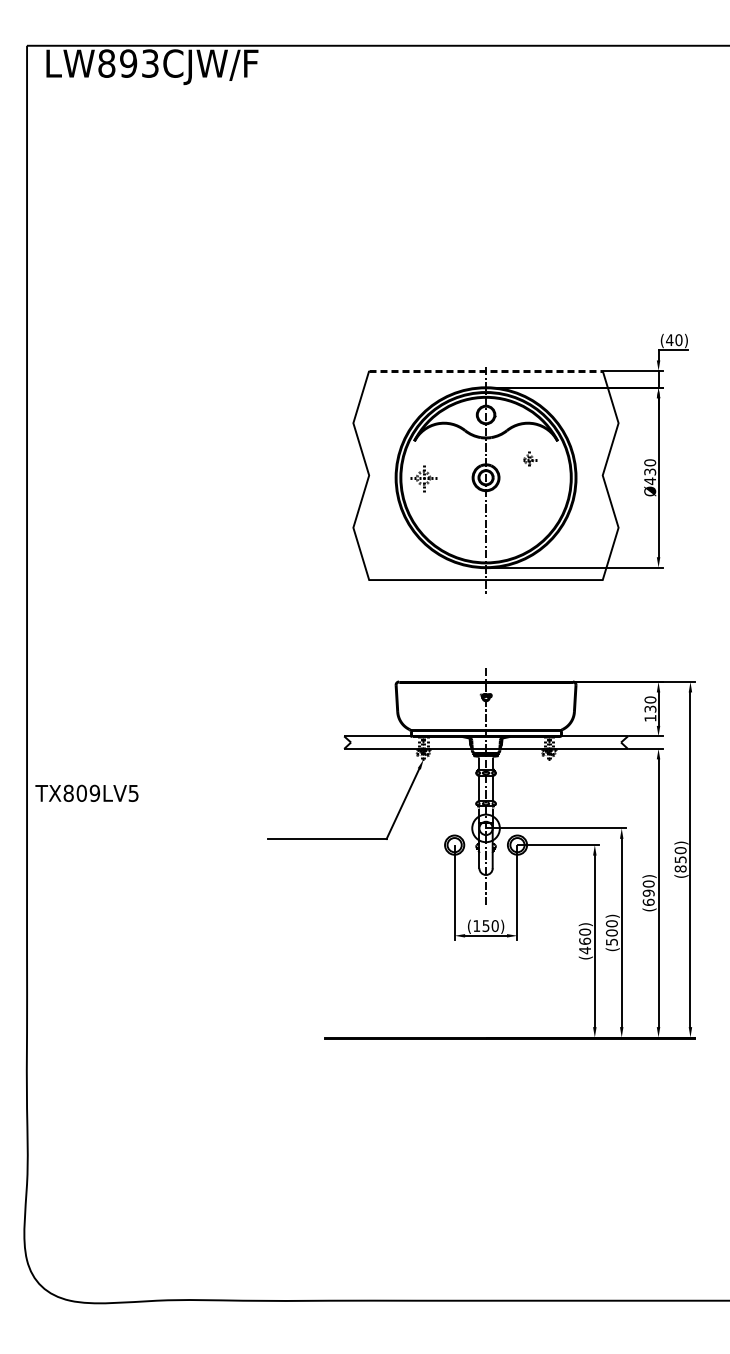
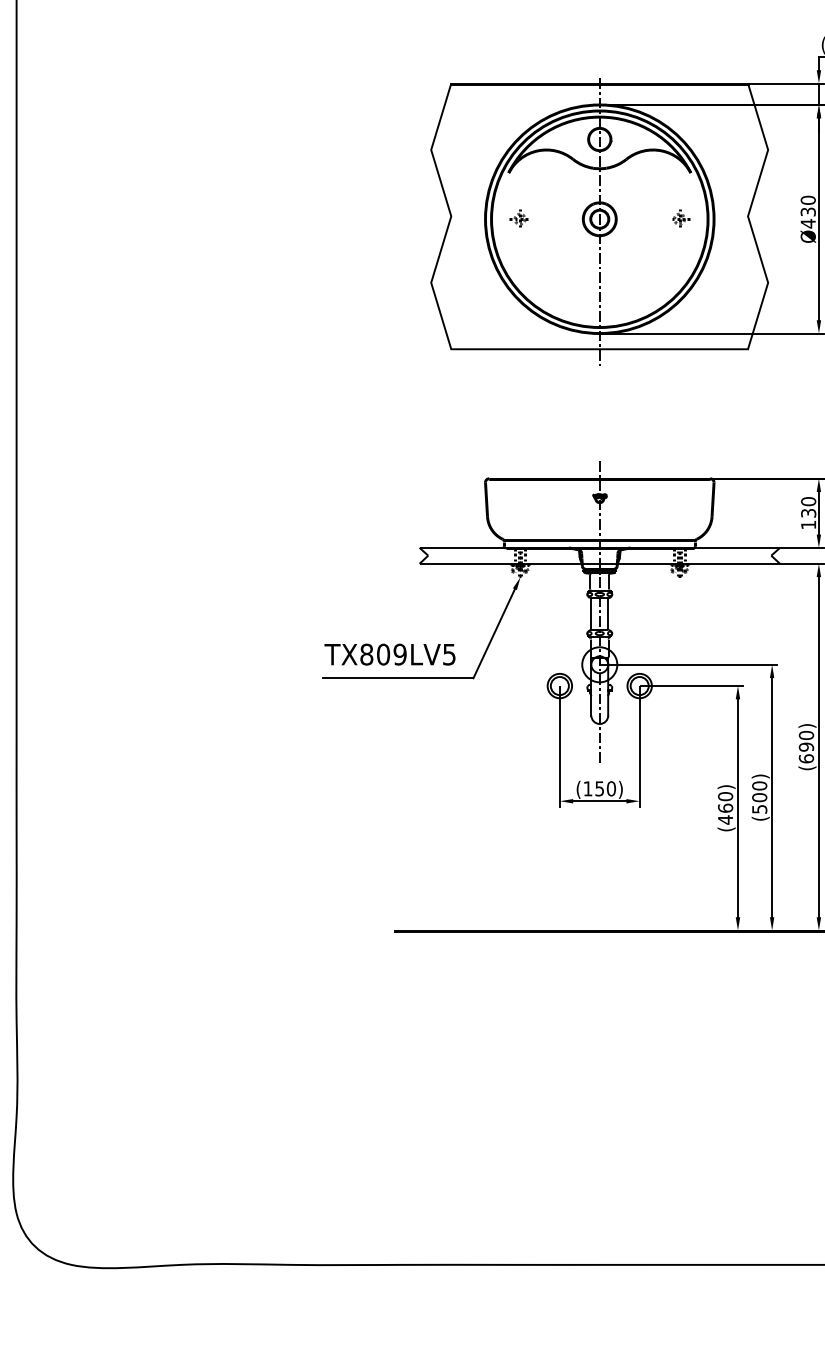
line: (485, 370) -> (599, 83), dashed -> solid
part: (530, 458) -> (681, 217), moved
part: (422, 476) -> (519, 217), size x0.62
text: (86, 792) -> (389, 653), moved

